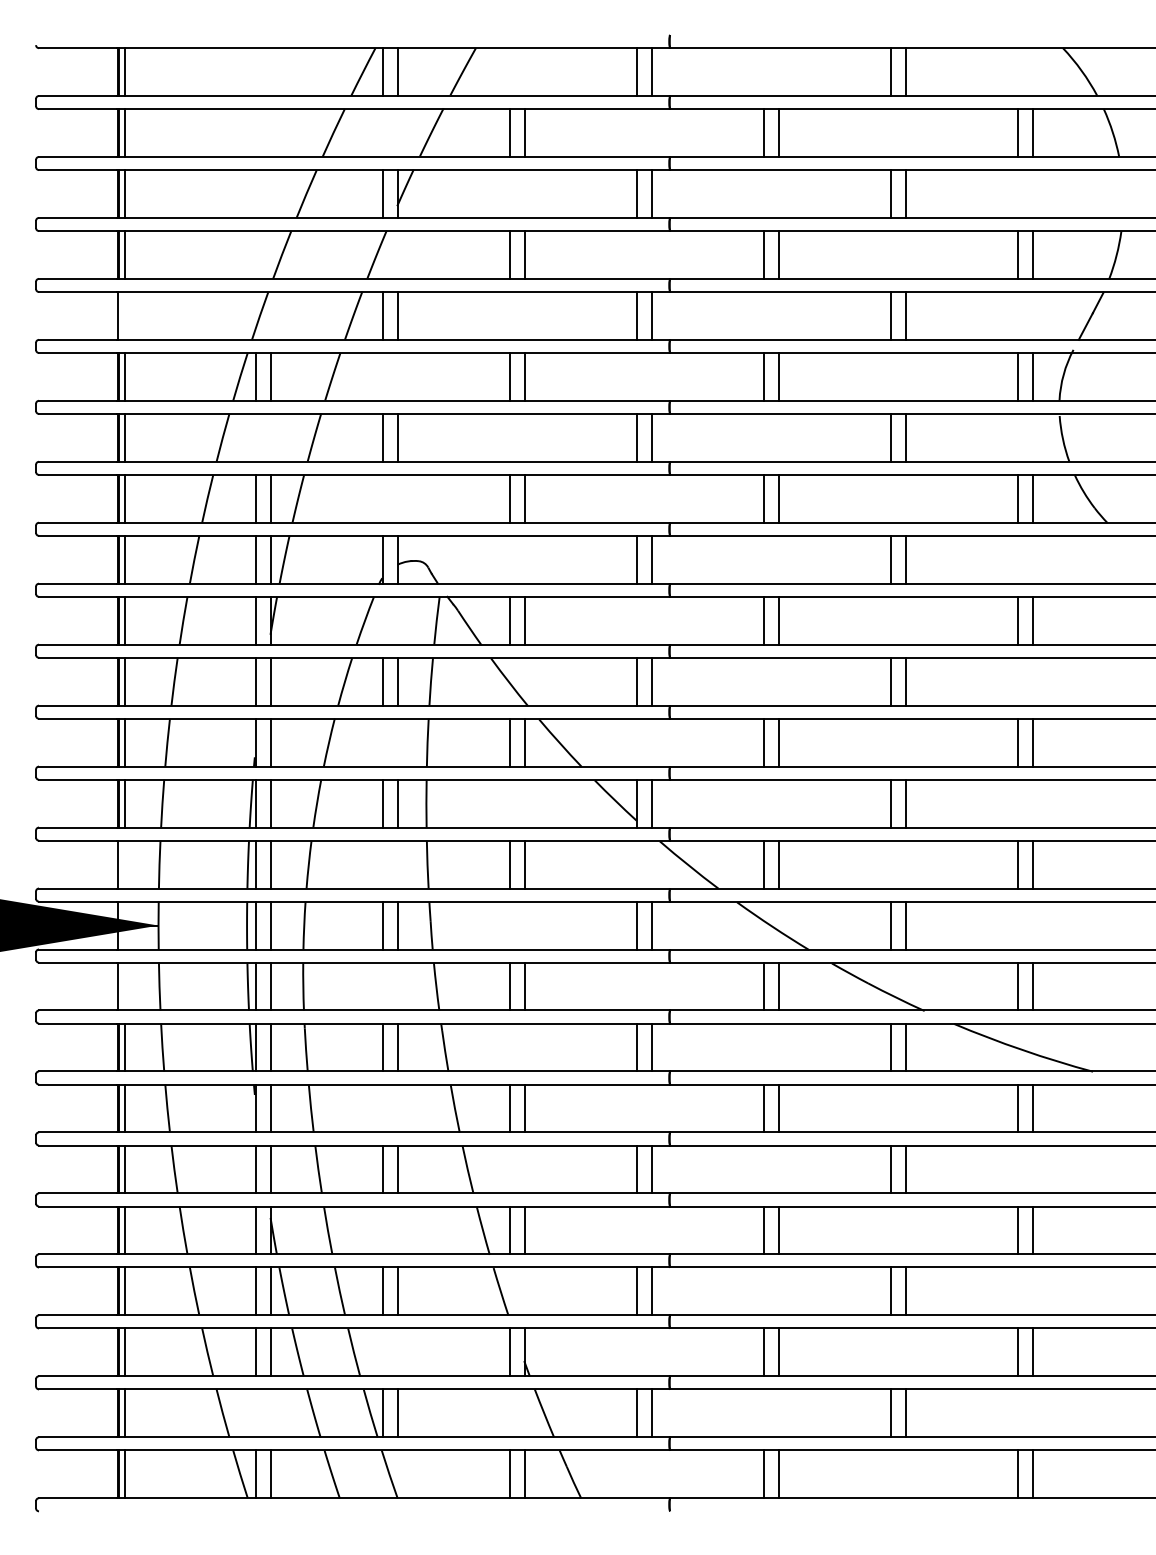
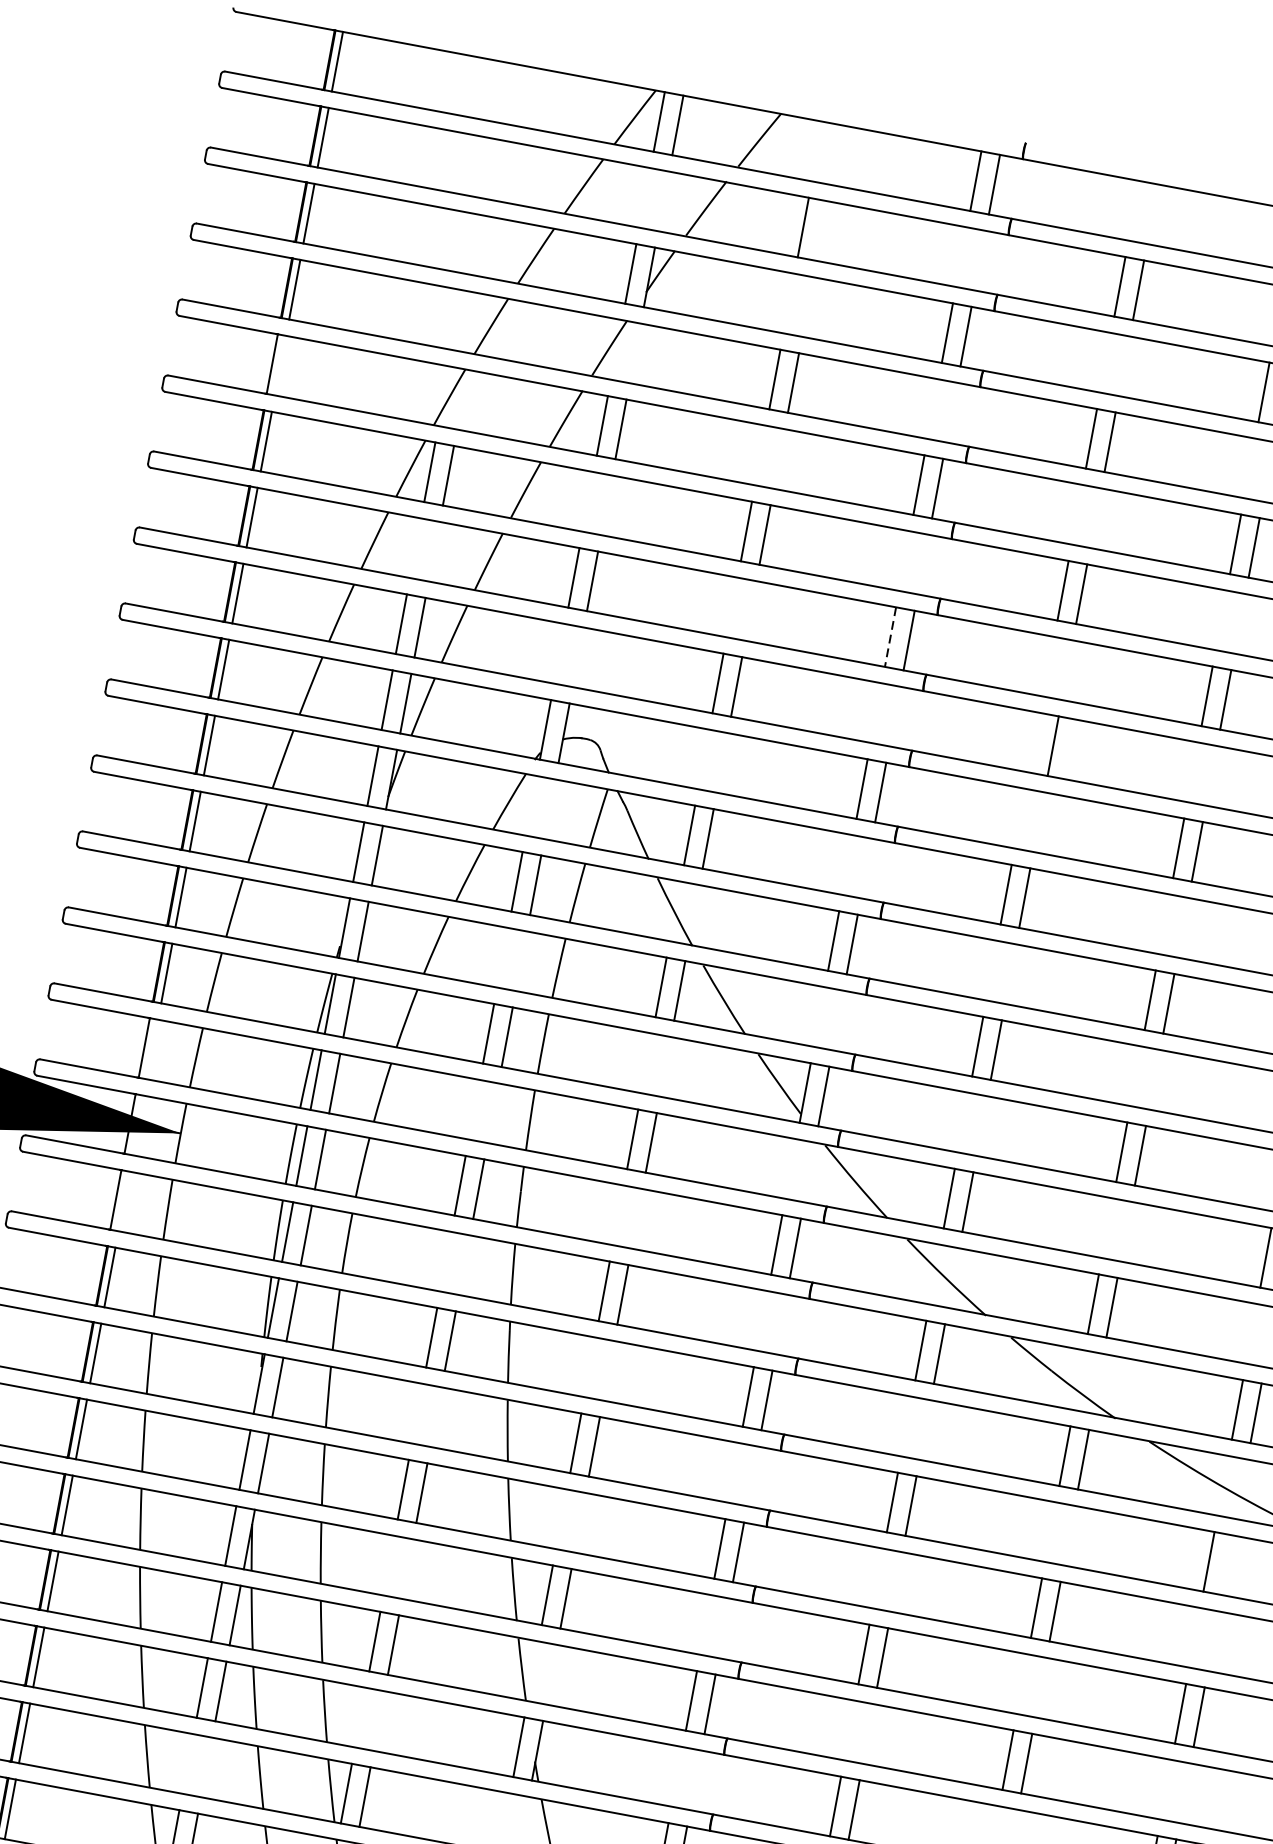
line: (524, 132) -> (821, 230), removed
line: (636, 437) -> (890, 636), solid -> dashed
line: (763, 498) -> (1034, 742), removed
line: (1032, 1108) -> (1227, 1565), removed

